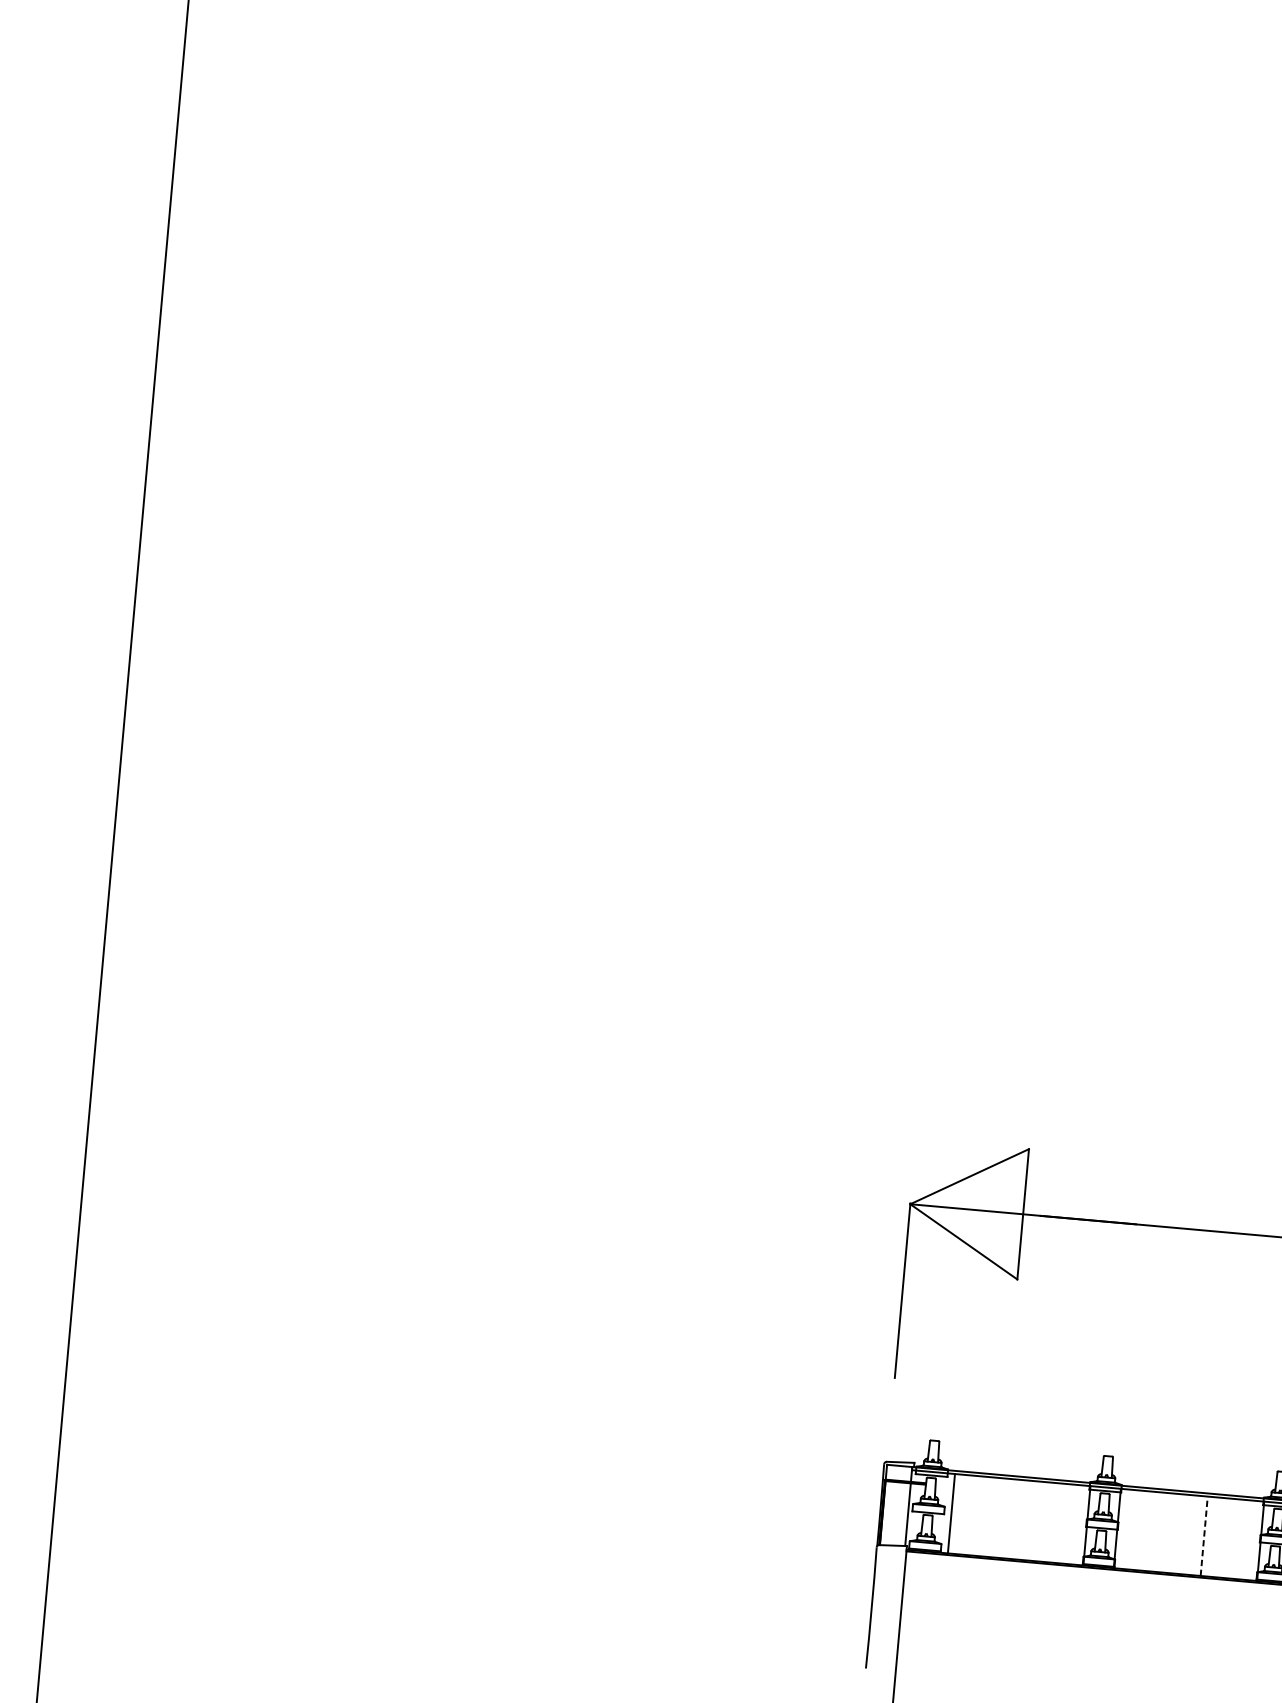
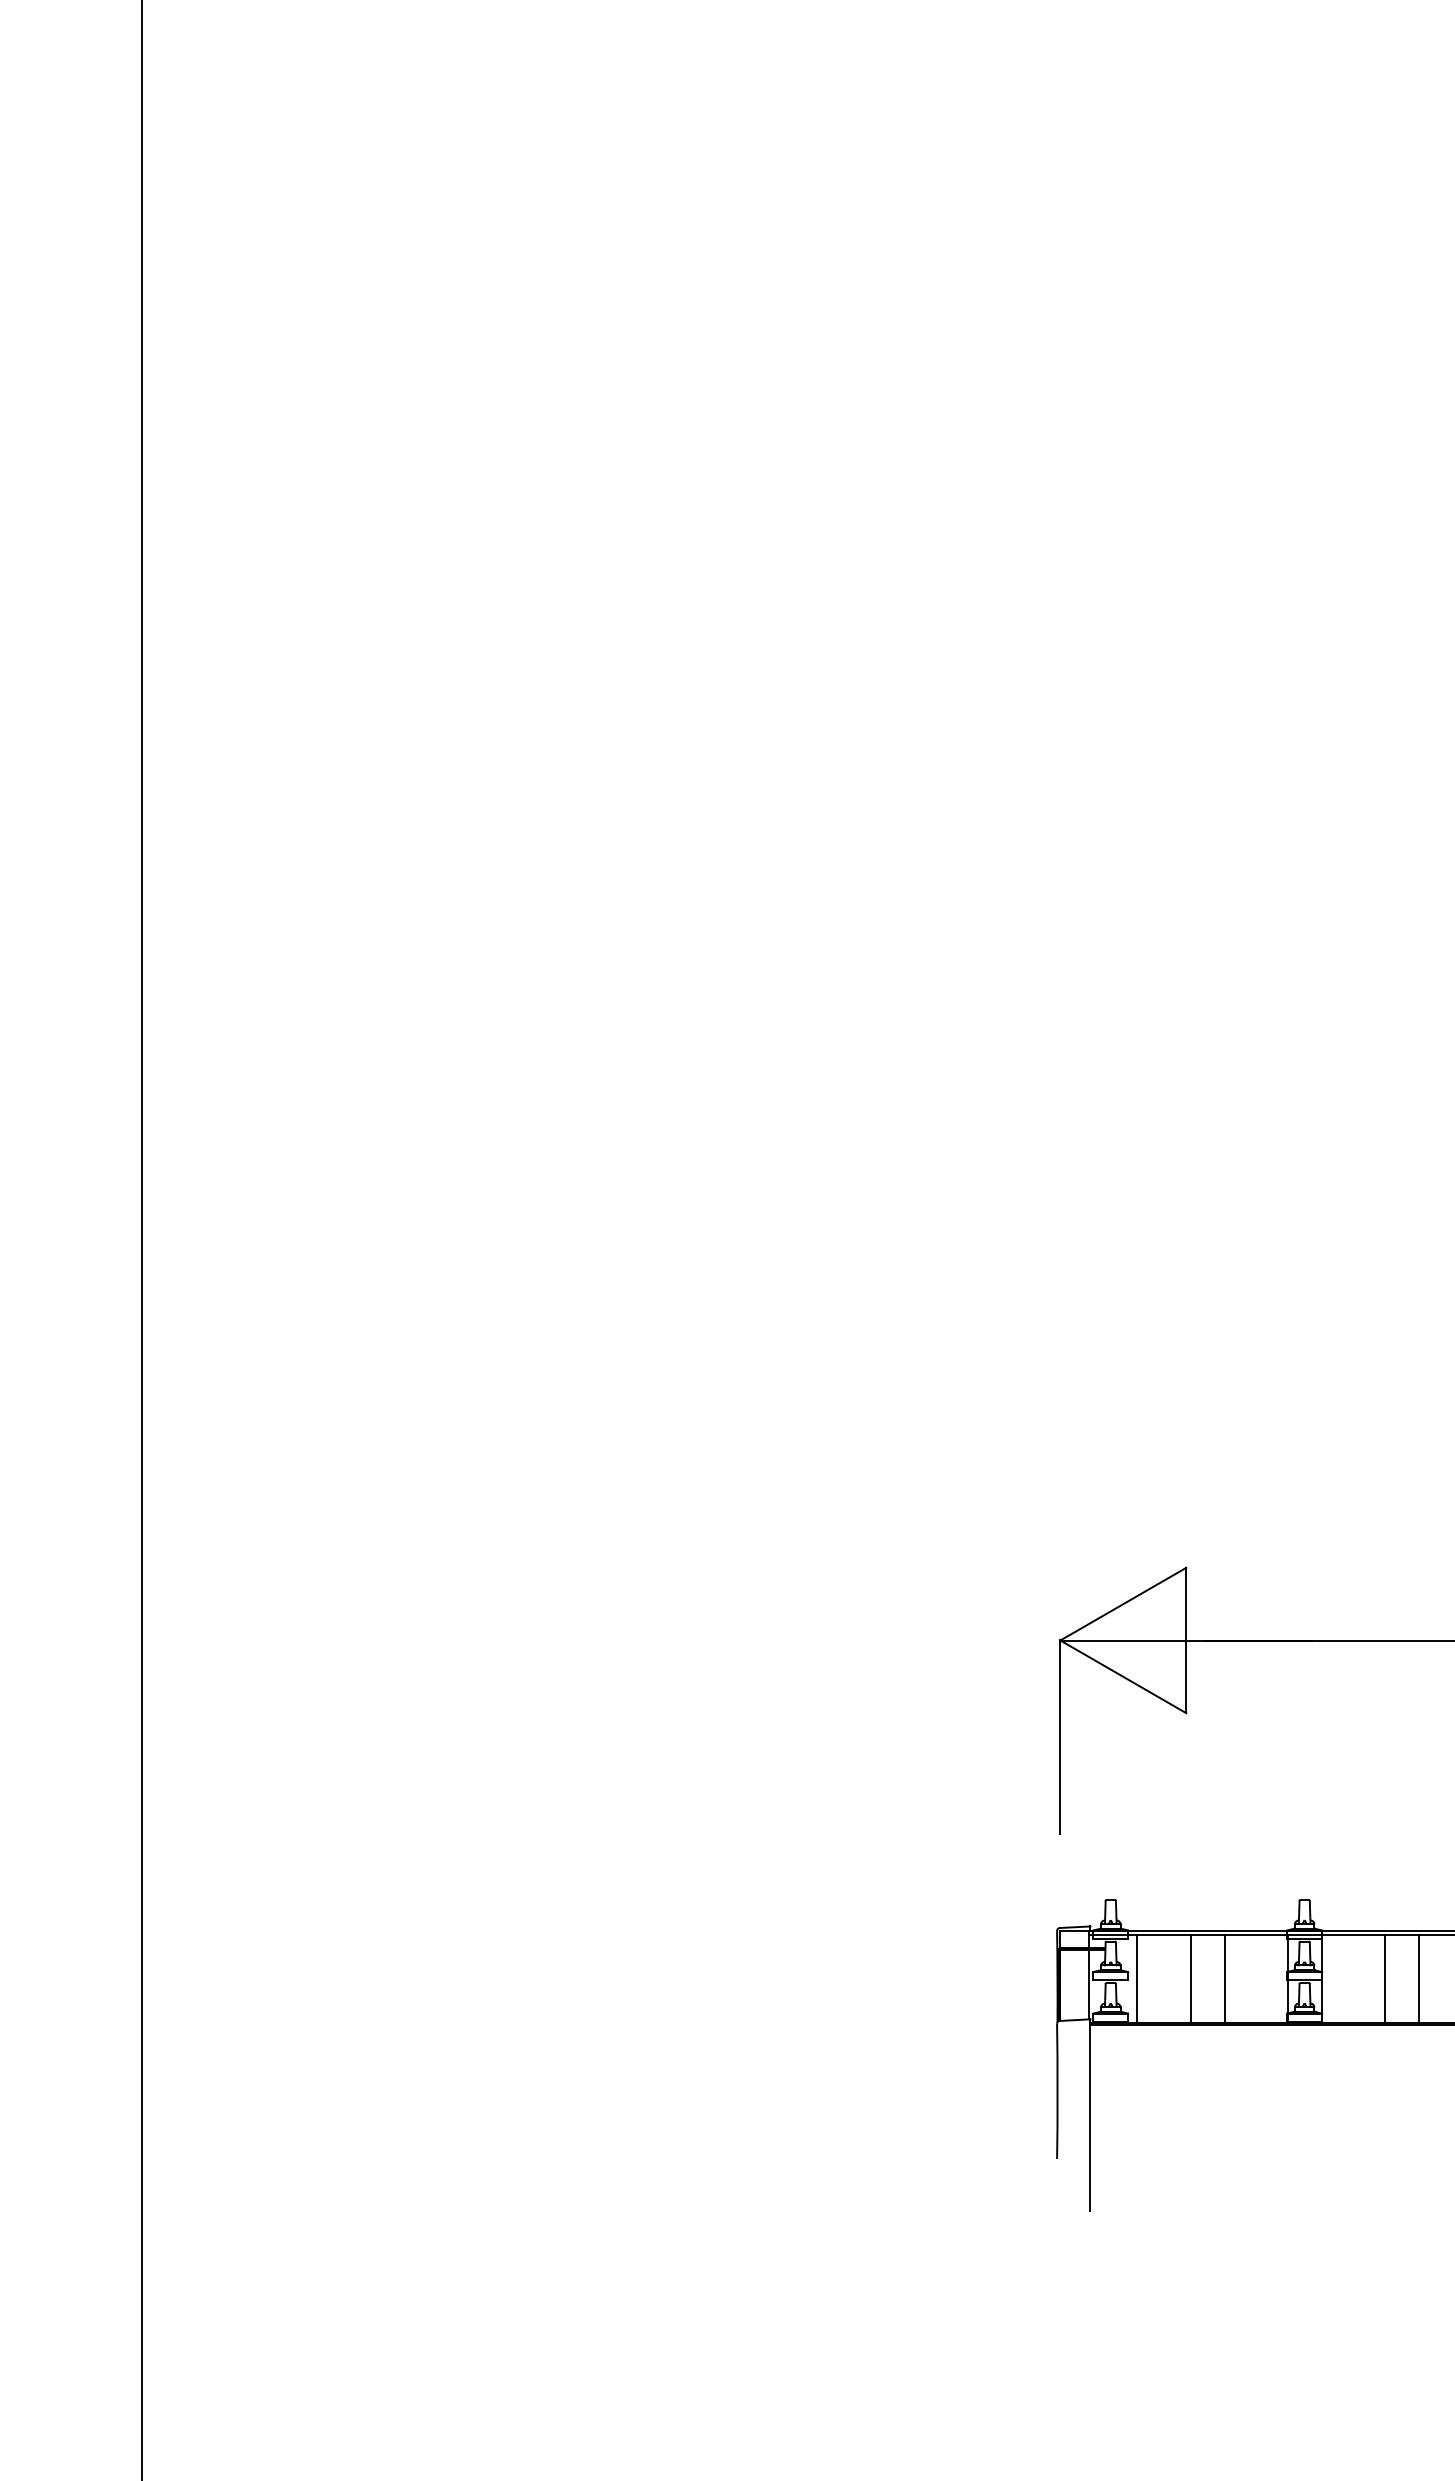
line: (999, 1517) -> (1190, 1978), added
line: (1030, 1520) -> (1224, 1978), added
line: (1173, 1533) -> (1384, 1978), added
line: (1204, 1535) -> (1418, 1978), dashed -> solid

